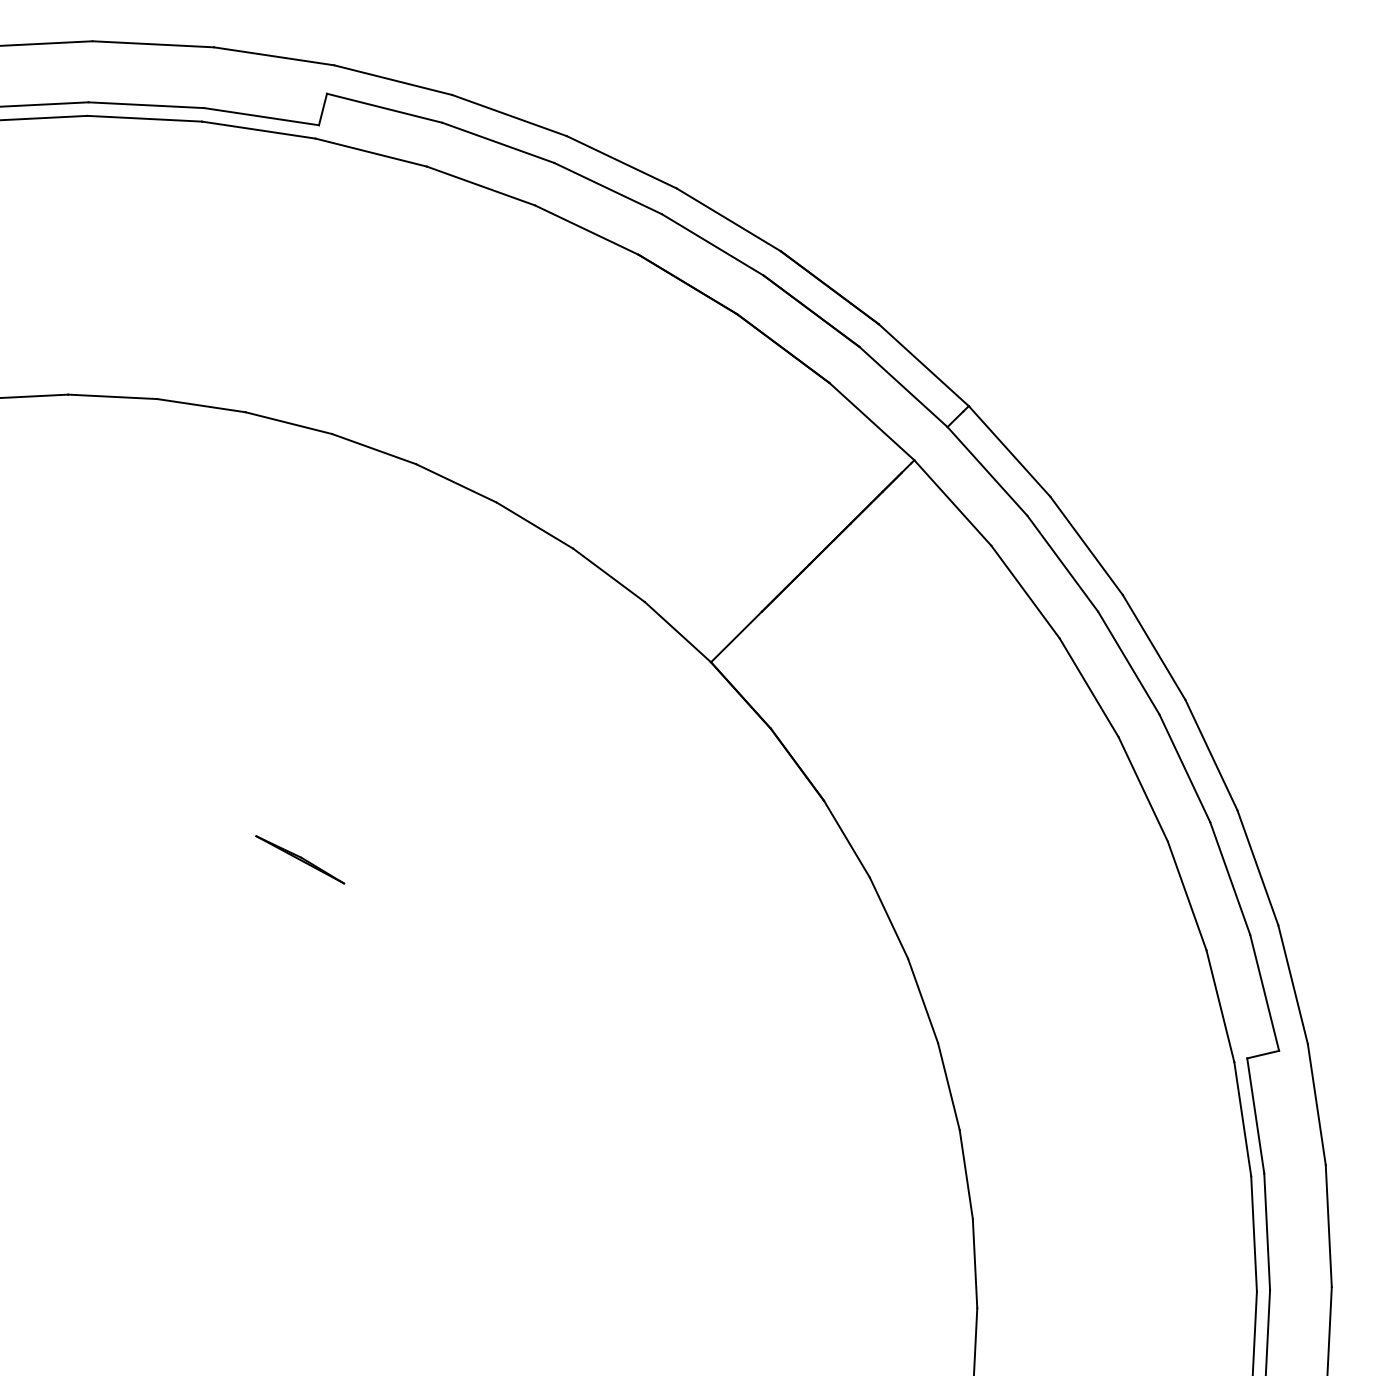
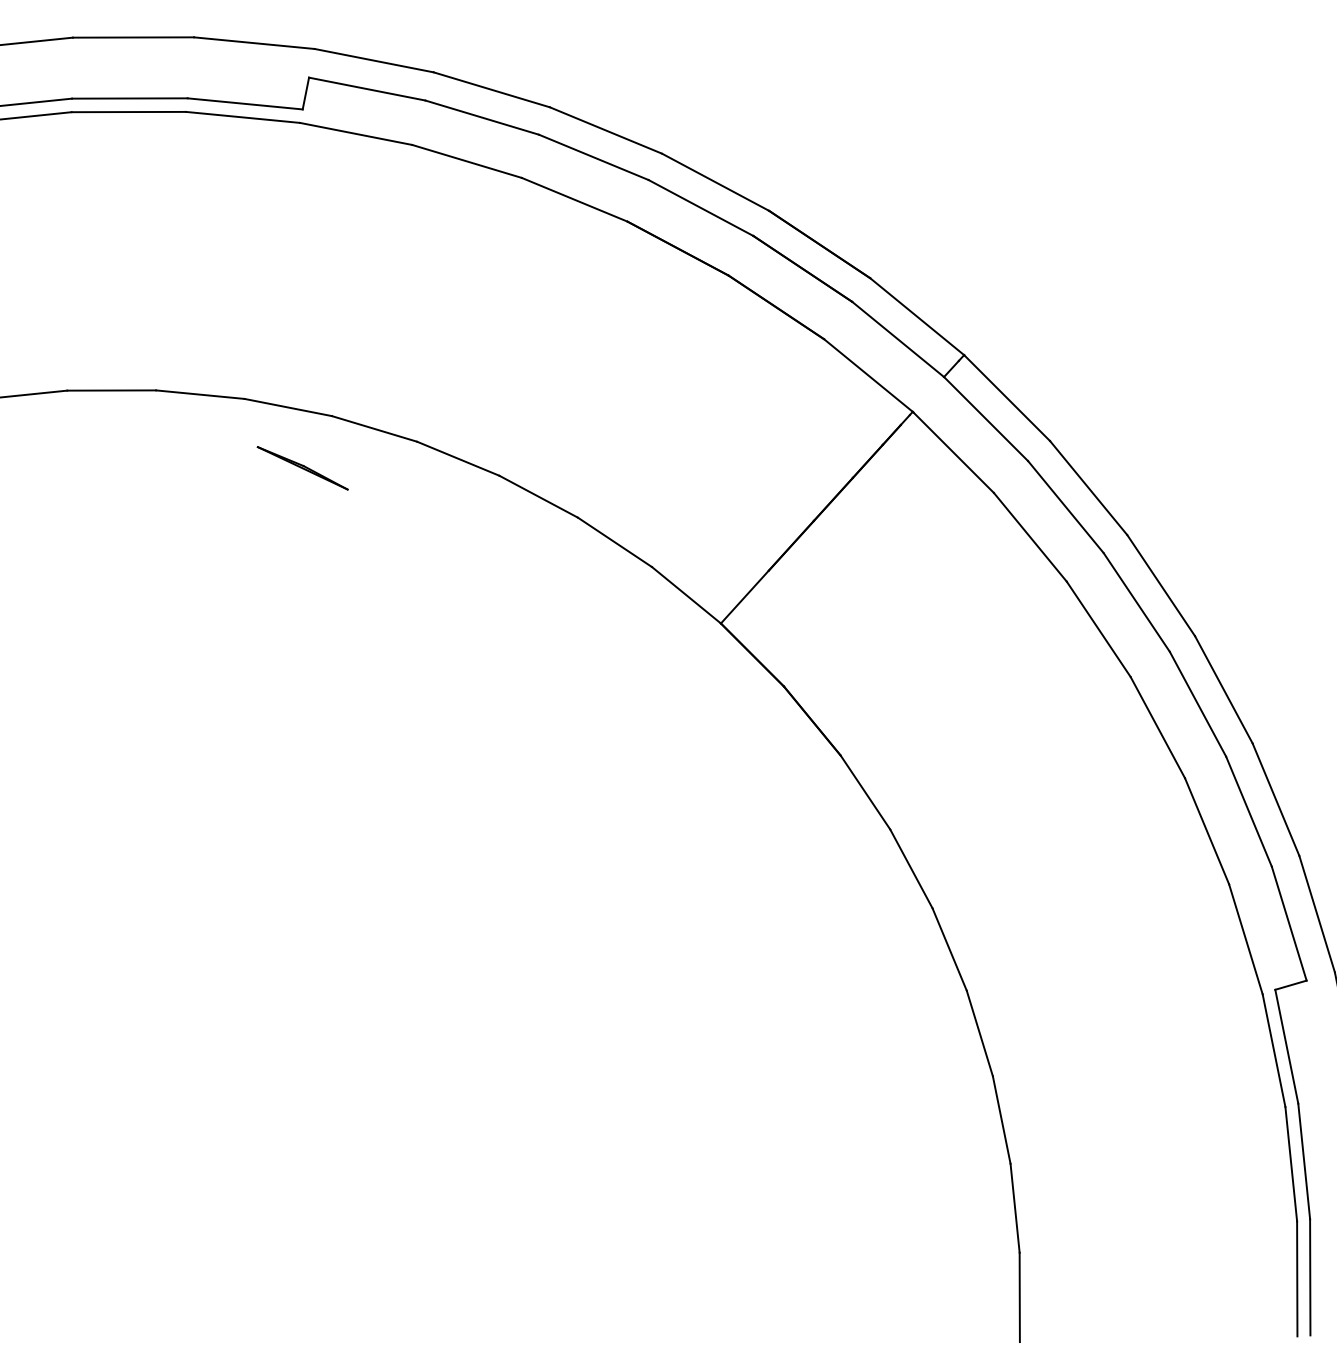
part: (300, 859) -> (303, 467), moved

